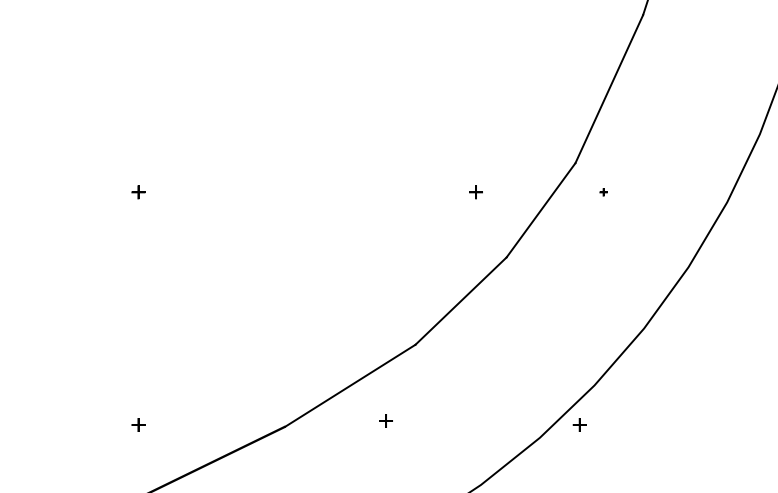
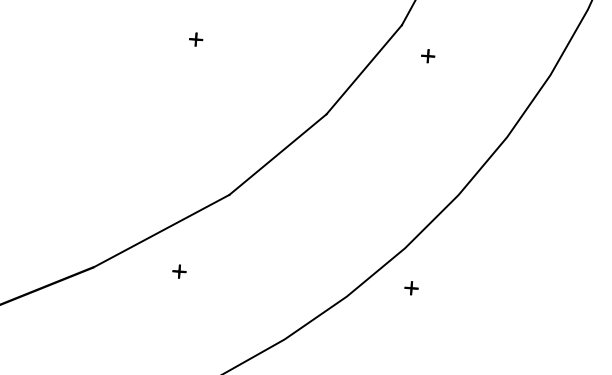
part: (475, 192) -> (195, 39), moved
part: (603, 192) -> (427, 56), size x1.67
part: (385, 420) -> (178, 271), moved
part: (579, 424) -> (411, 287), moved

